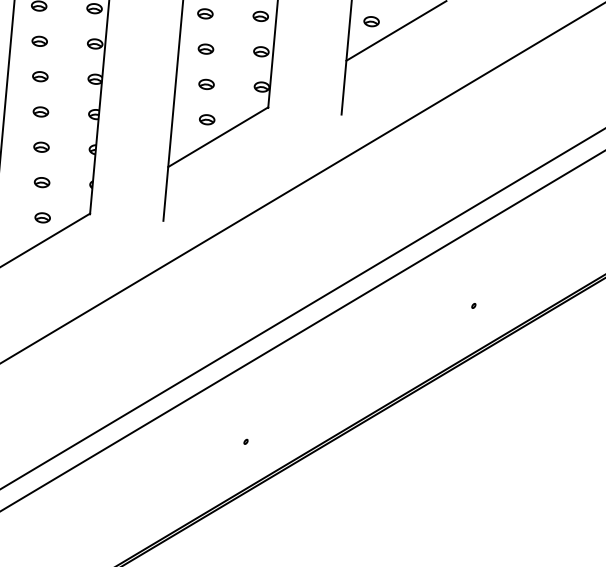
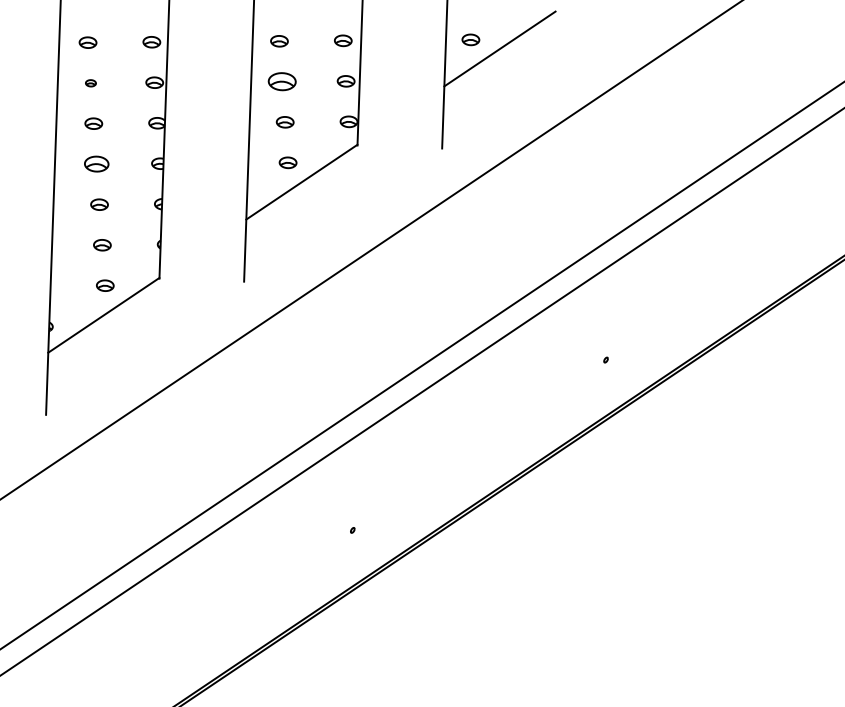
part: (39, 41) -> (90, 83), size x0.6
part: (206, 48) -> (282, 81), size x1.6
part: (40, 112) -> (96, 164), size x1.4

